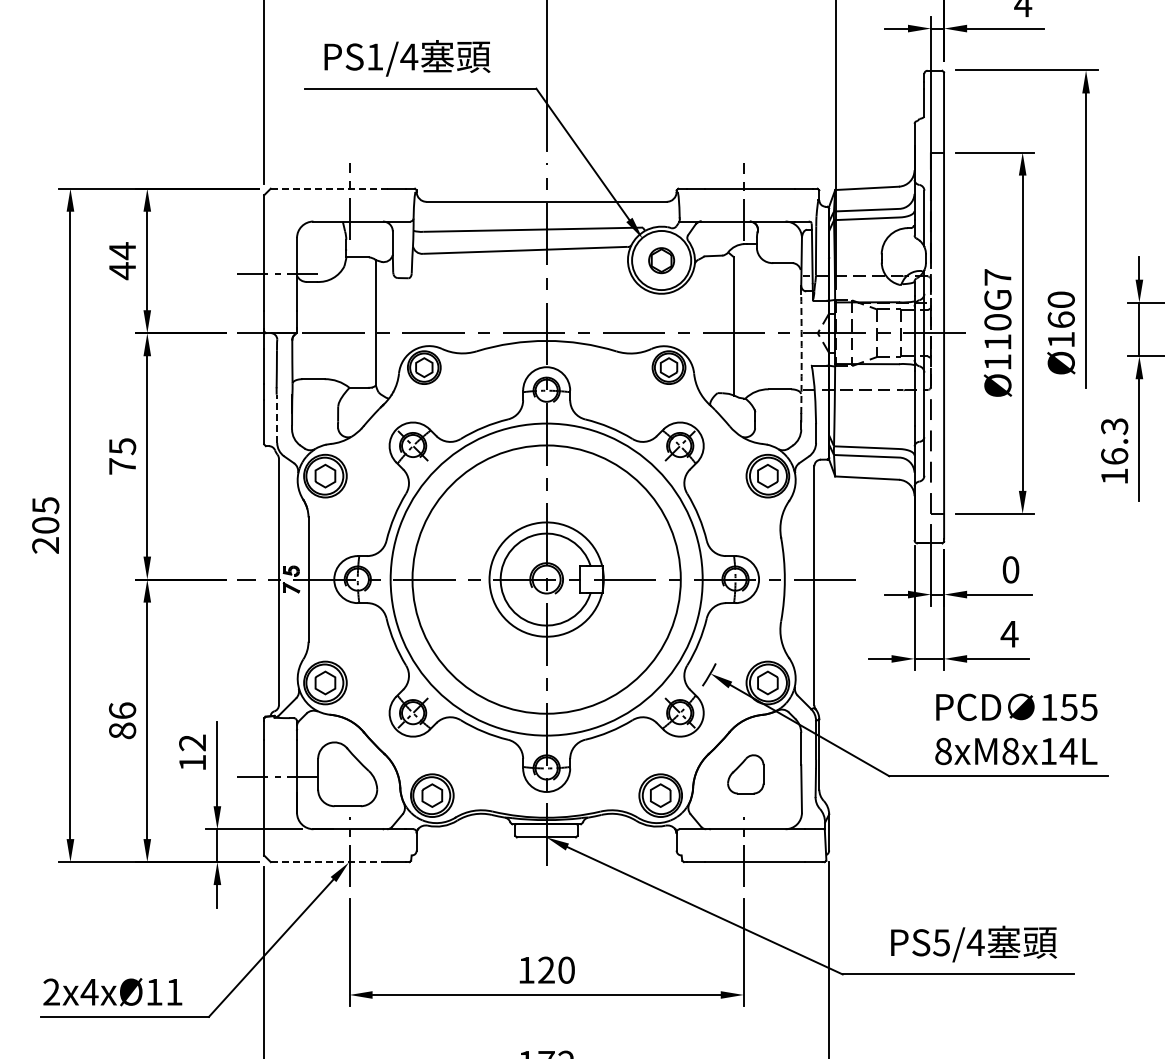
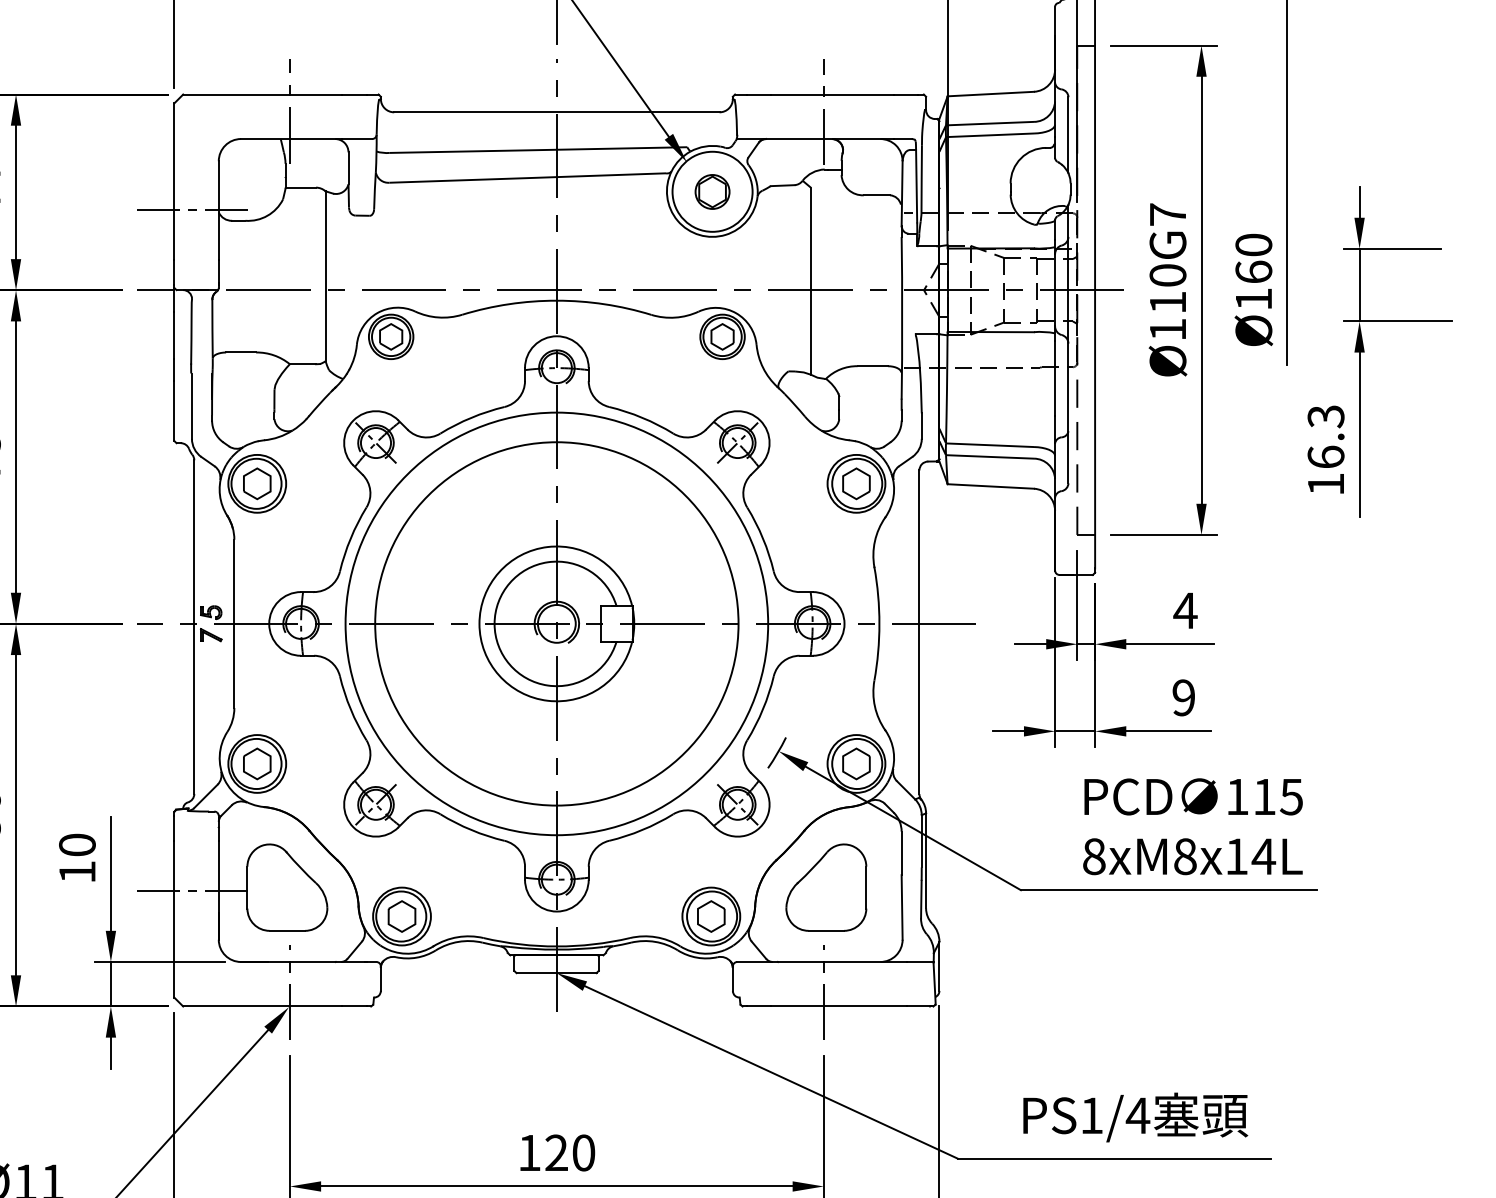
line: (329, 188) -> (262, 94), dashed -> solid
arc: (801, 353) -> (901, 317), dashed -> solid
line: (277, 419) -> (192, 407), dashed -> solid
text: (1010, 569) -> (1185, 610), 0 -> 4
text: (1009, 633) -> (1183, 696), 4 -> 9
text: (1068, 707) -> (1263, 797), 155 -> 115
text: (192, 742) -> (77, 844), 12 -> 10
part: (745, 774) -> (826, 887), size x1.67
line: (329, 862) -> (262, 1007), dashed -> solid
text: (941, 942) -> (1091, 1115), PS5/4 -> PS1/4

